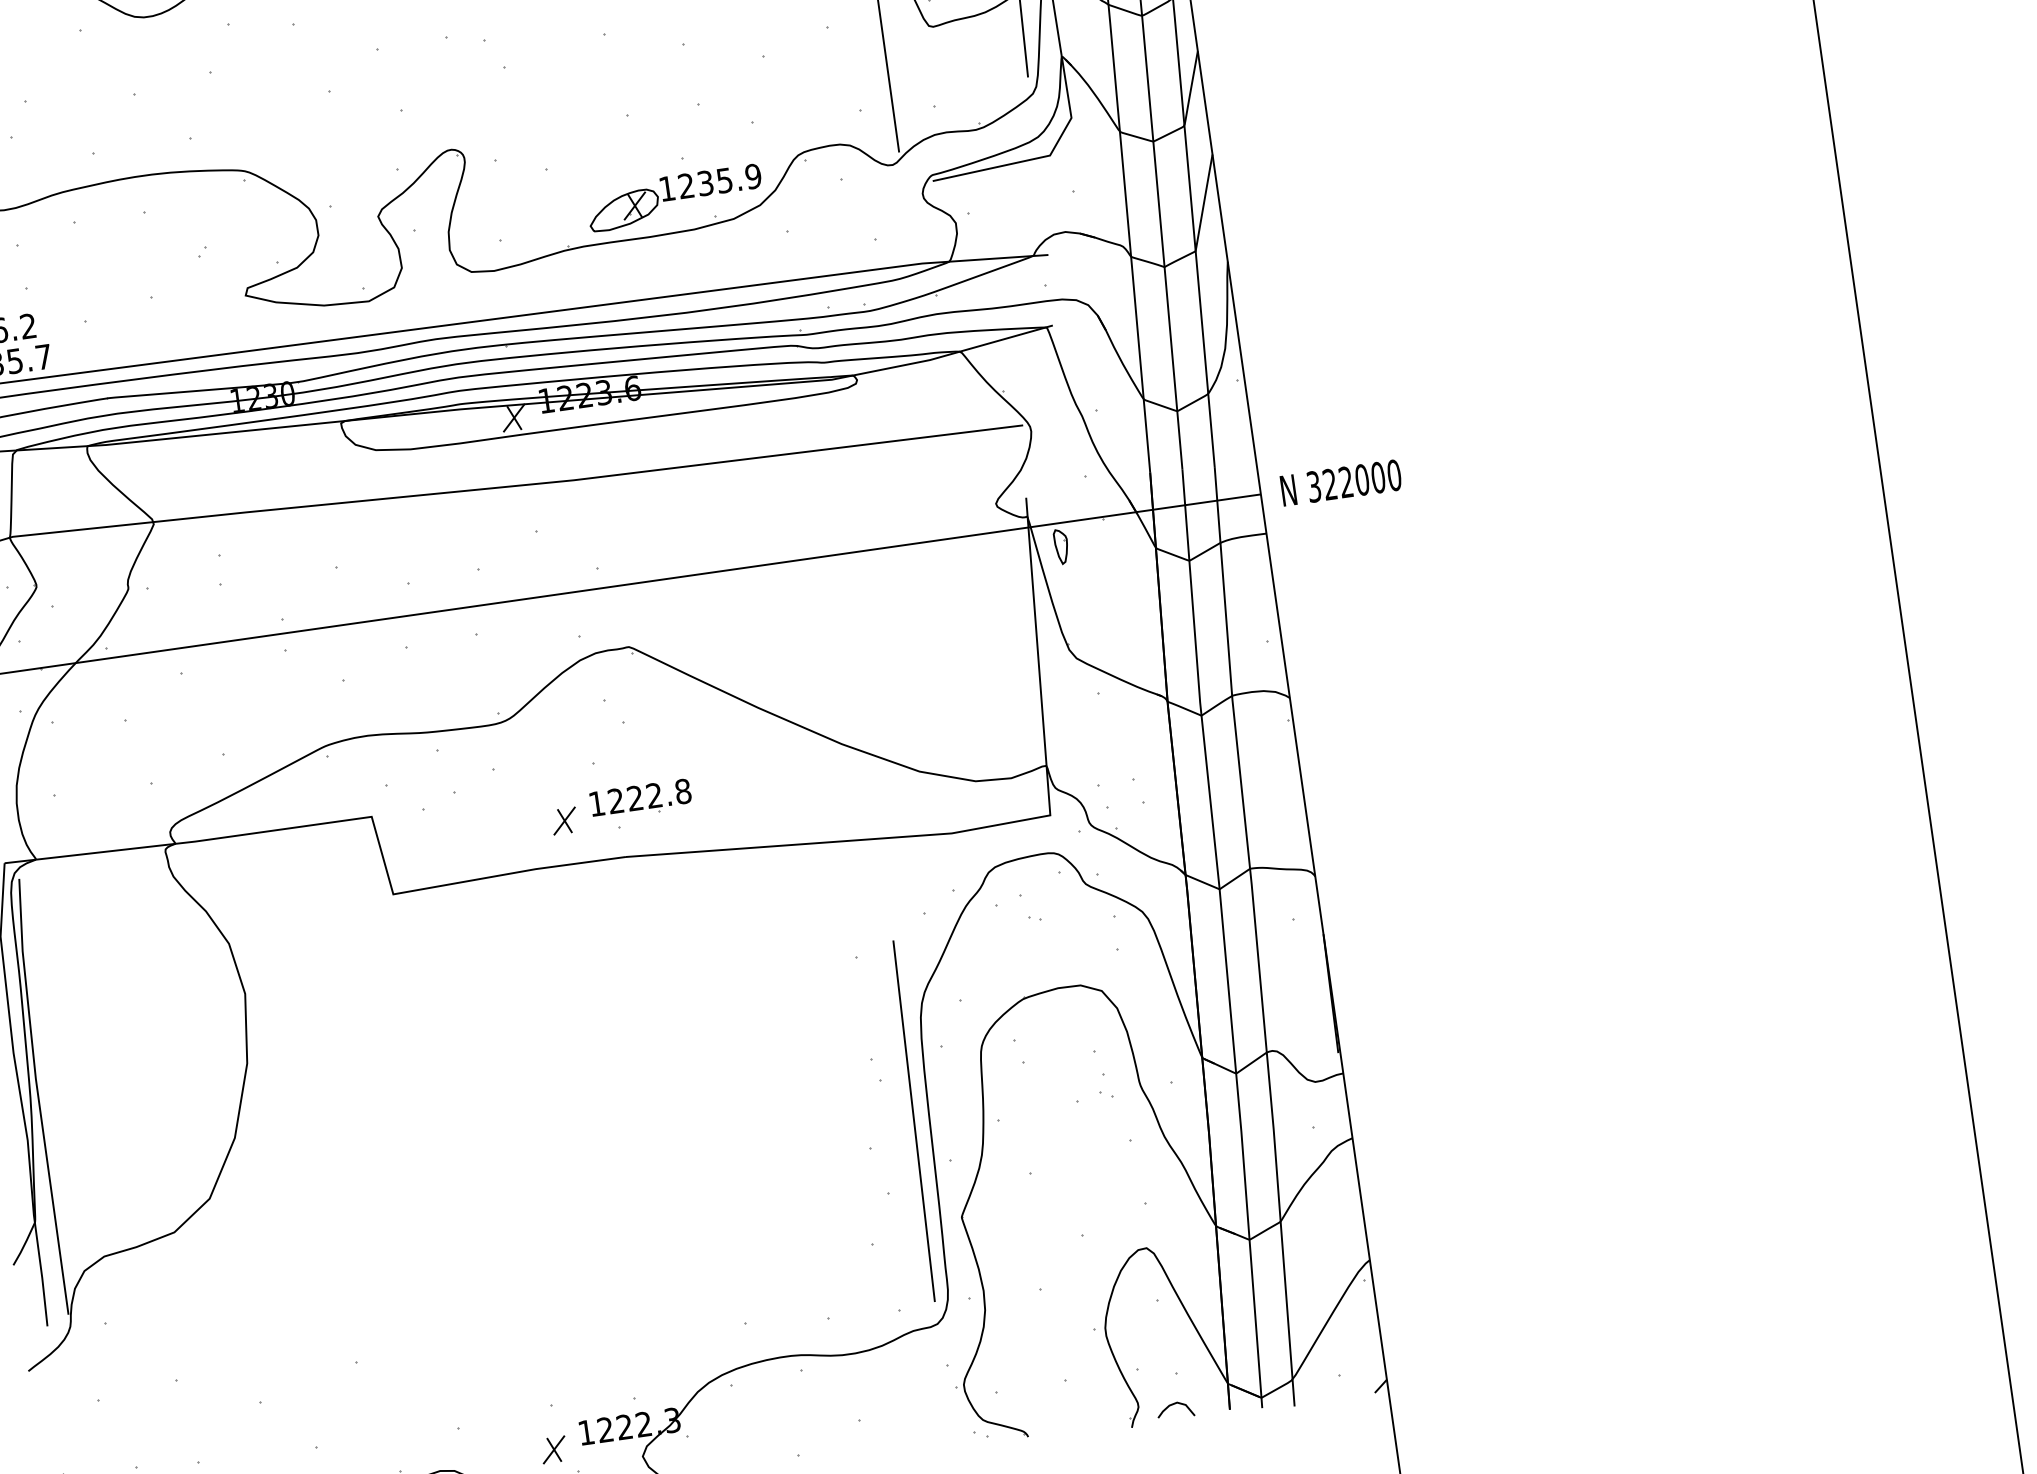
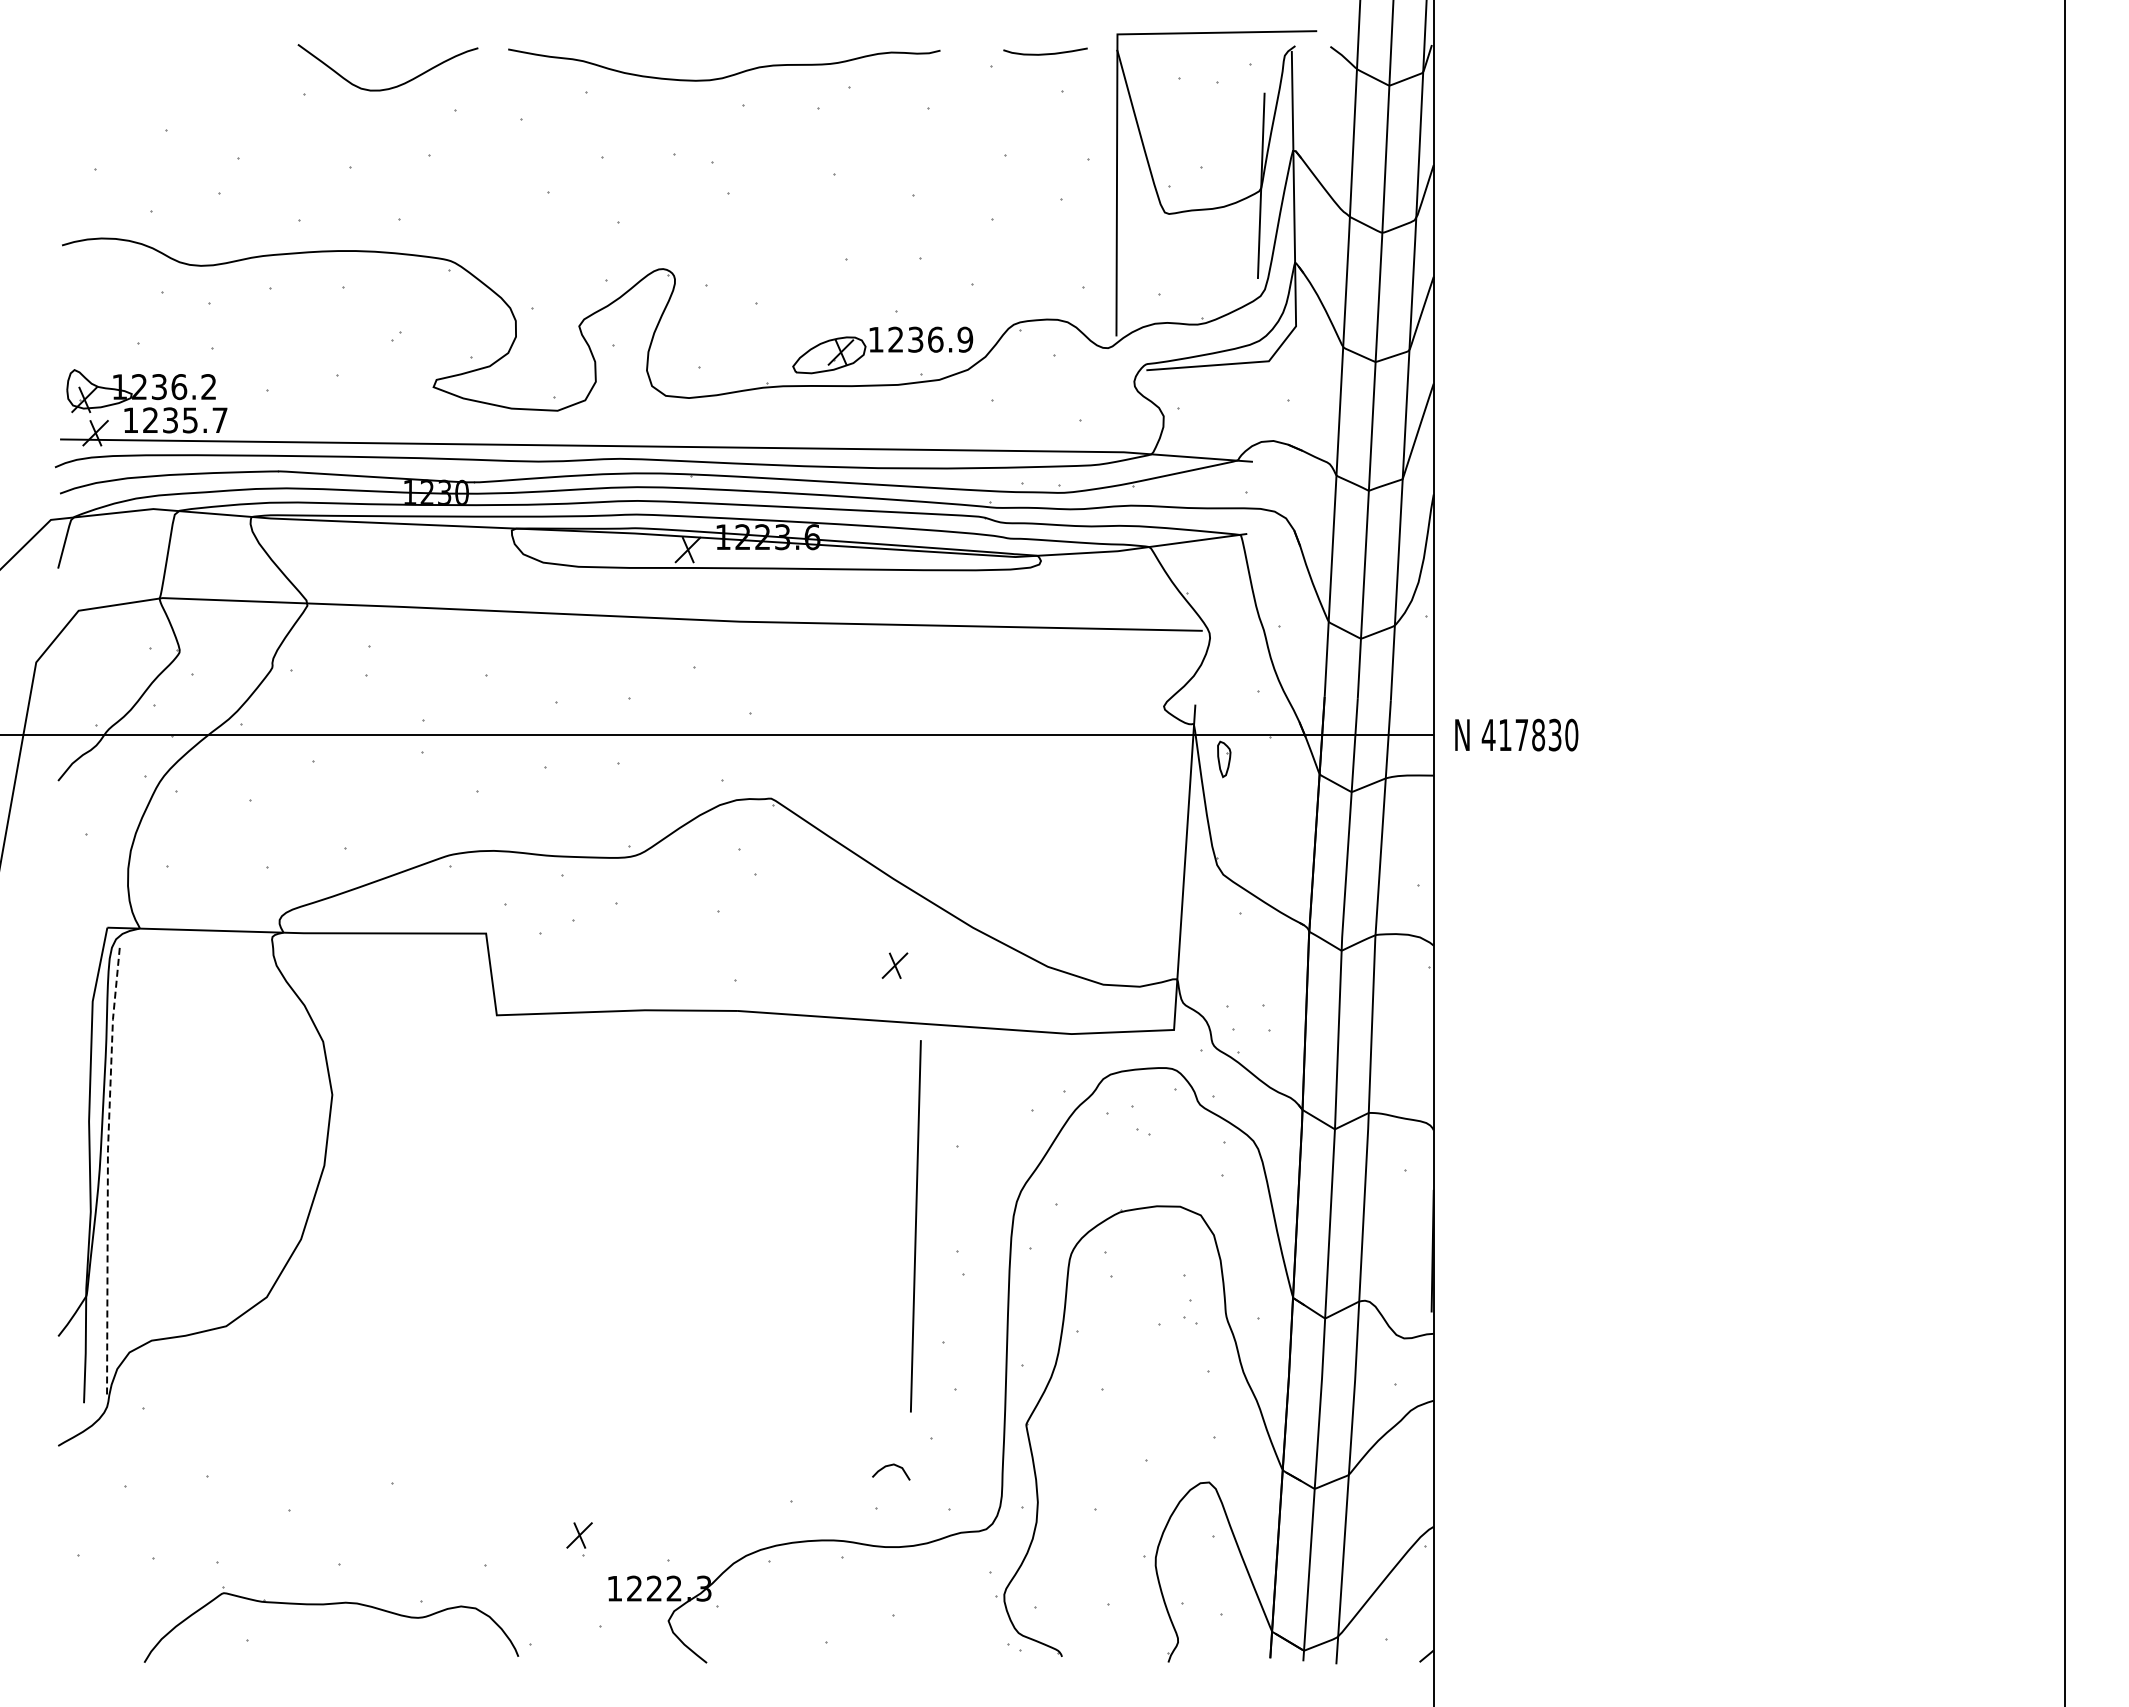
text: (724, 180) -> (935, 339), 1235.9 -> 1236.9
text: (1345, 481) -> (1521, 734), 322000 -> 417830
part: (641, 800) -> (761, 955), removed
part: (564, 820) -> (894, 965), moved
line: (37, 1095) -> (107, 1167), solid -> dashed
line: (913, 1121) -> (915, 1226), moved
curve: (1174, 1405) -> (890, 1466), moved
part: (553, 1449) -> (579, 1535), moved

